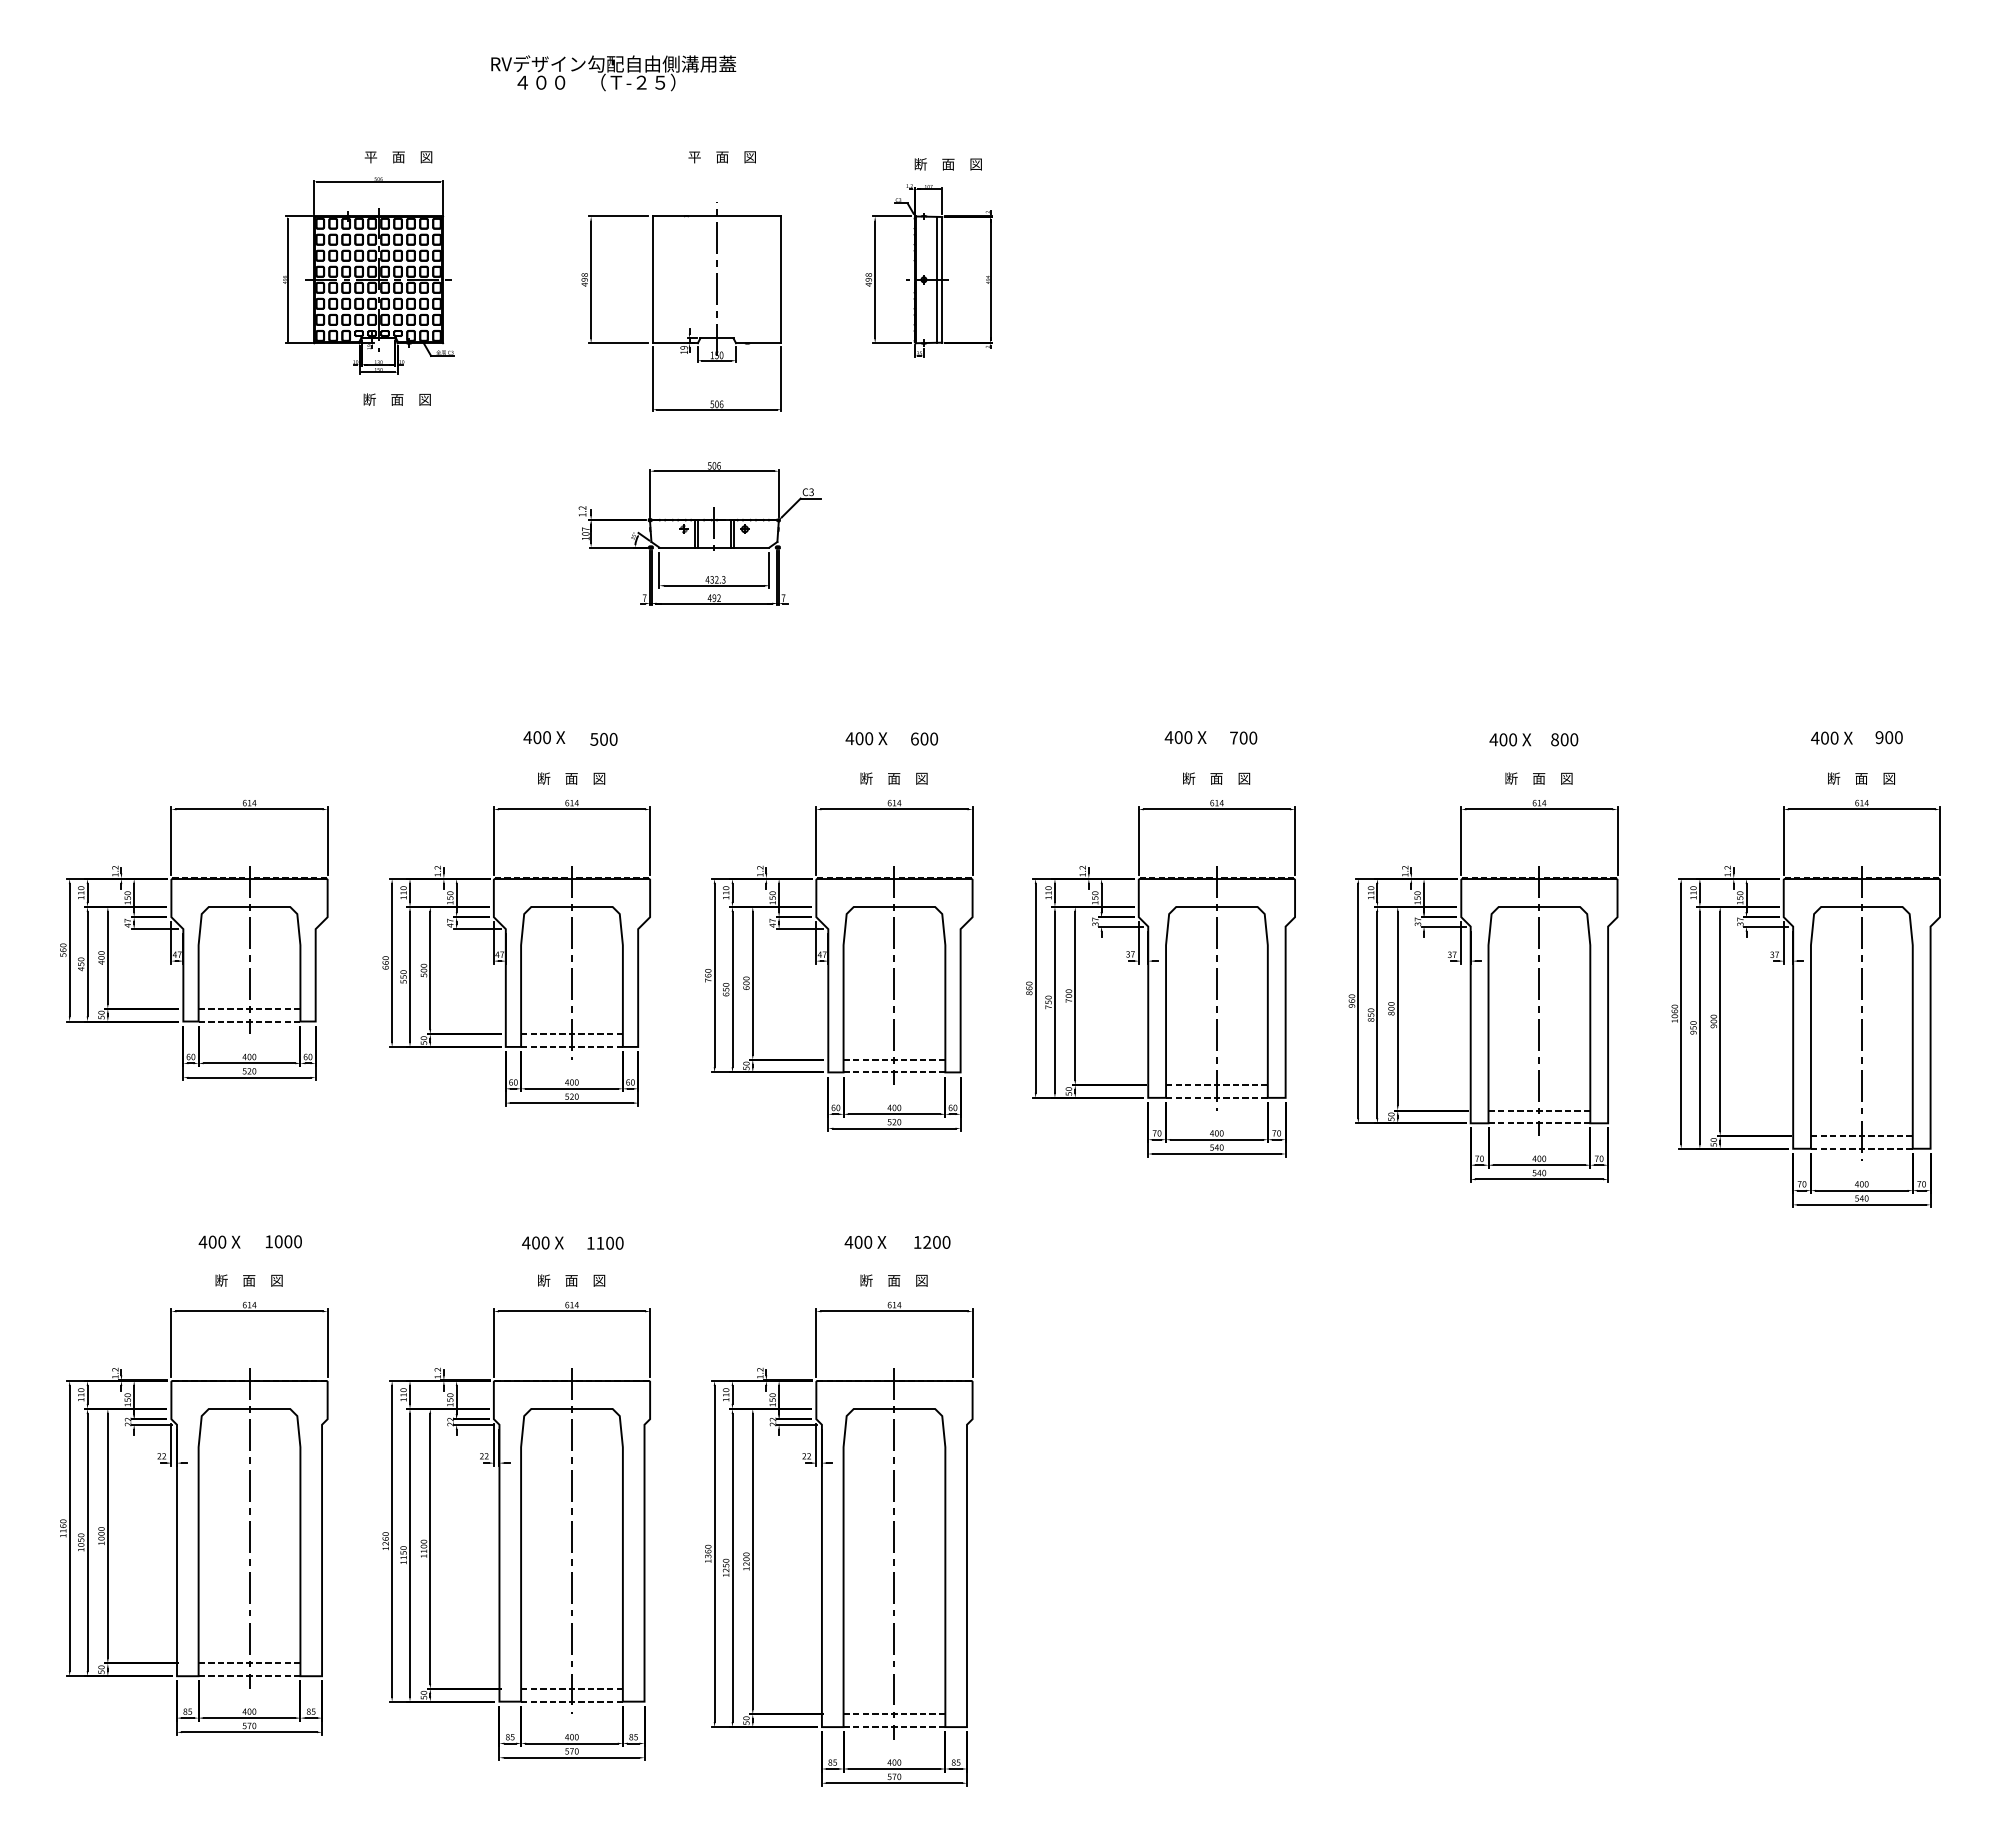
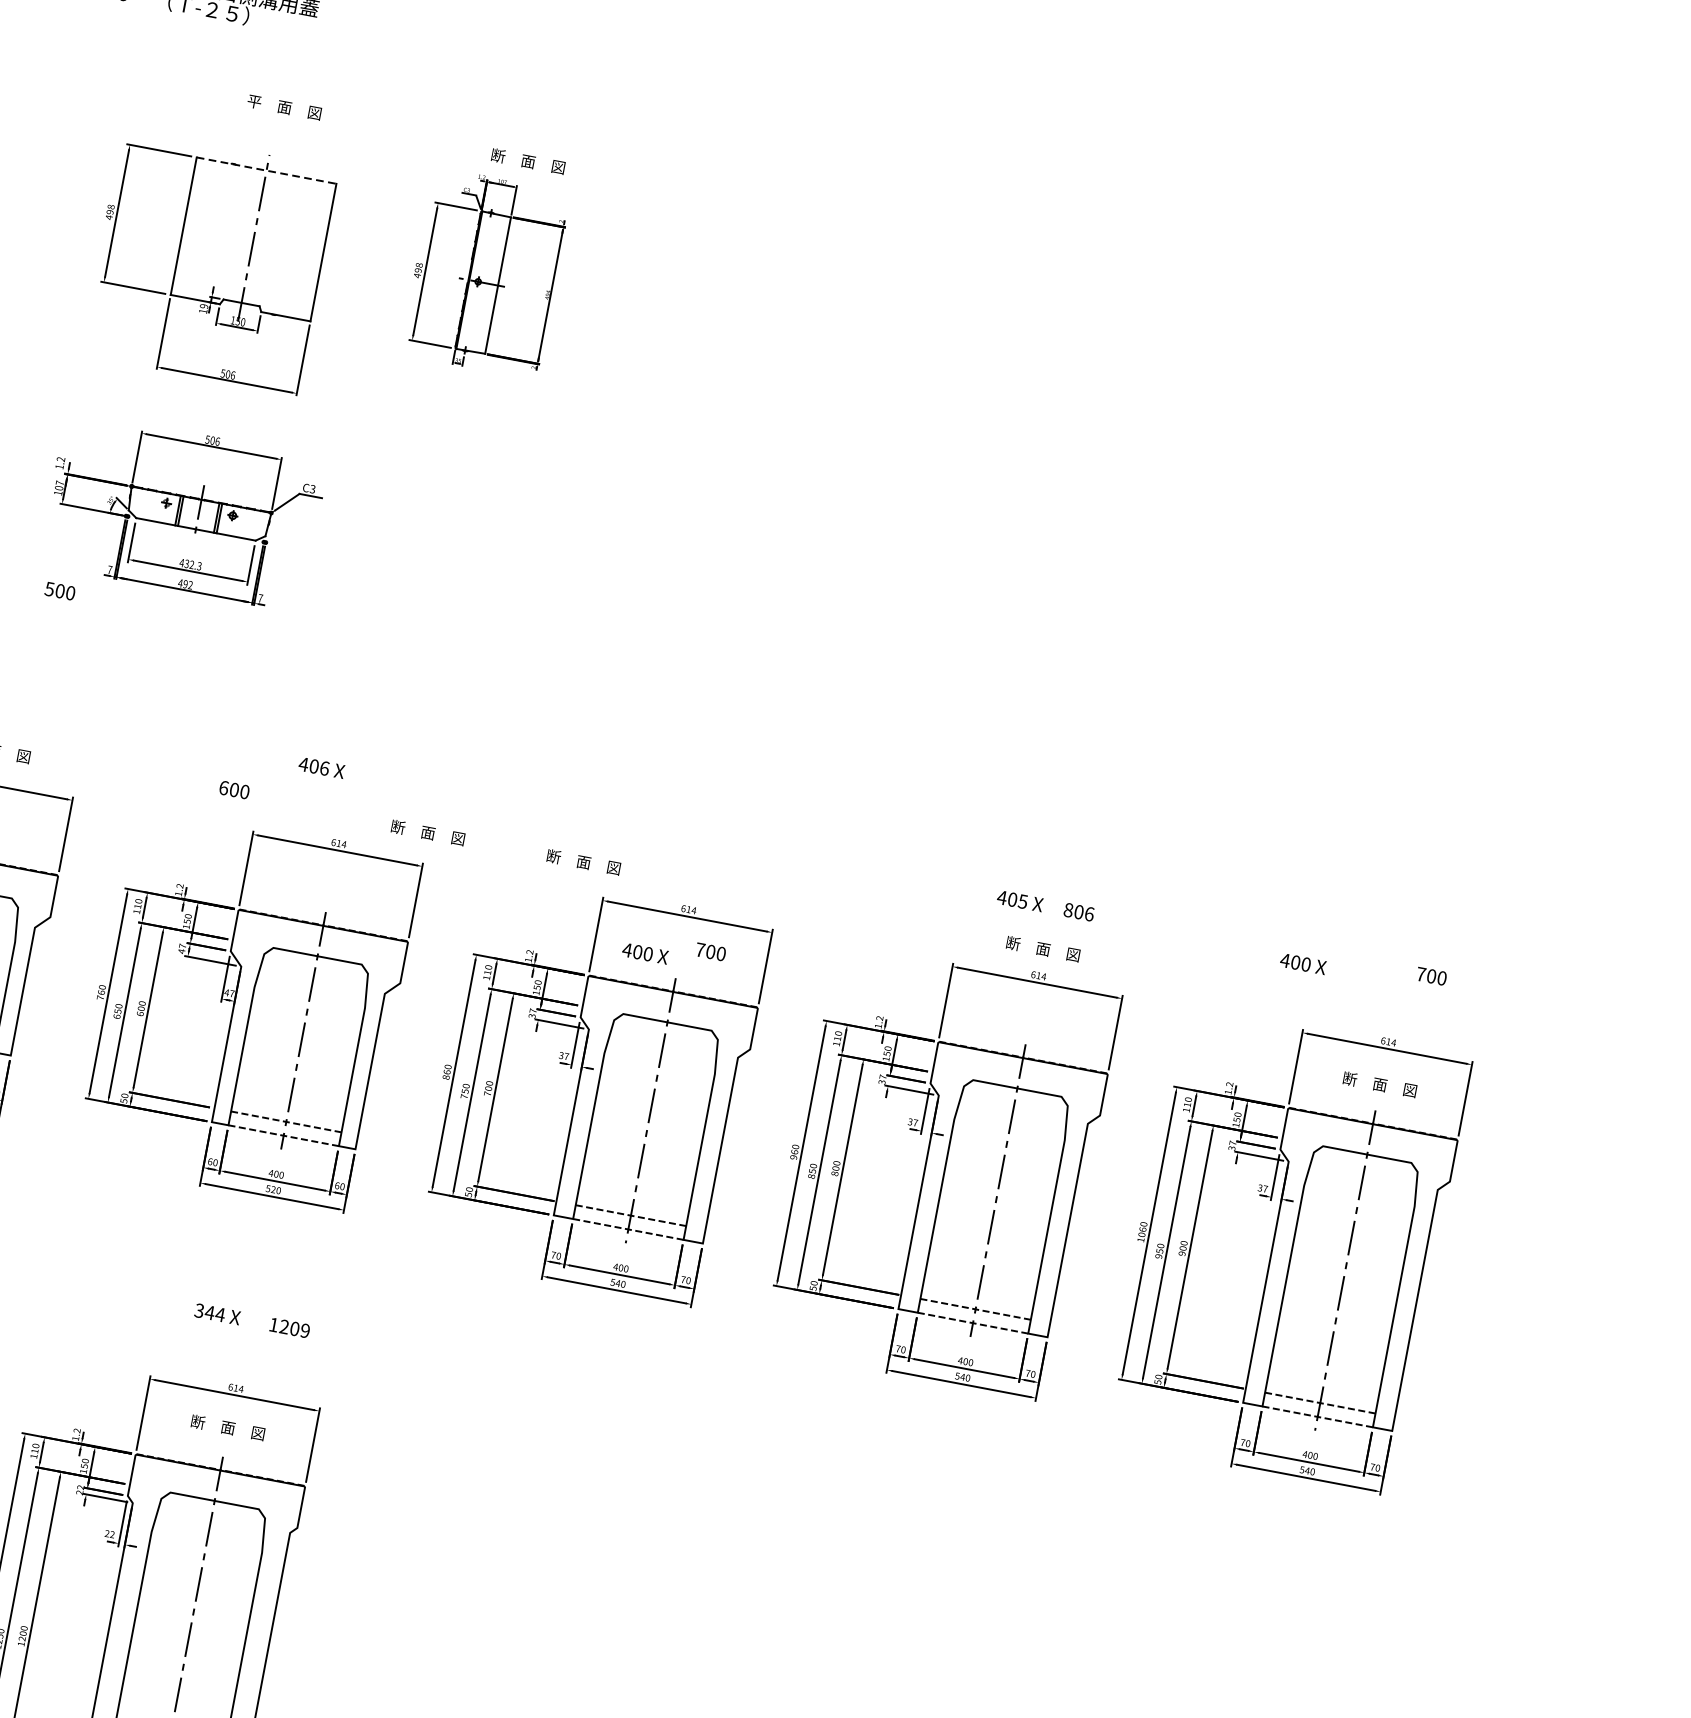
line: (717, 216) -> (267, 170), solid -> dashed
line: (936, 279) -> (491, 284), removed
text: (1185, 737) -> (645, 953), moved
text: (1243, 737) -> (710, 951), moved
text: (1831, 737) -> (1302, 963), moved
text: (1879, 737) -> (1421, 974), 900 -> 700
text: (869, 738) -> (325, 768), 400 -> 406
text: (924, 738) -> (234, 789), moved
text: (603, 739) -> (59, 591), moved
text: (1513, 739) -> (1023, 901), 400 -> 405
text: (1574, 739) -> (1089, 913), 800 -> 806
text: (893, 778) -> (427, 832), moved
text: (1216, 778) -> (583, 862), moved
text: (1861, 778) -> (1380, 1084), moved
text: (858, 1241) -> (210, 1311), 400 -> 344
text: (946, 1242) -> (305, 1330), 1200 -> 1209
text: (893, 1280) -> (227, 1427), moved

